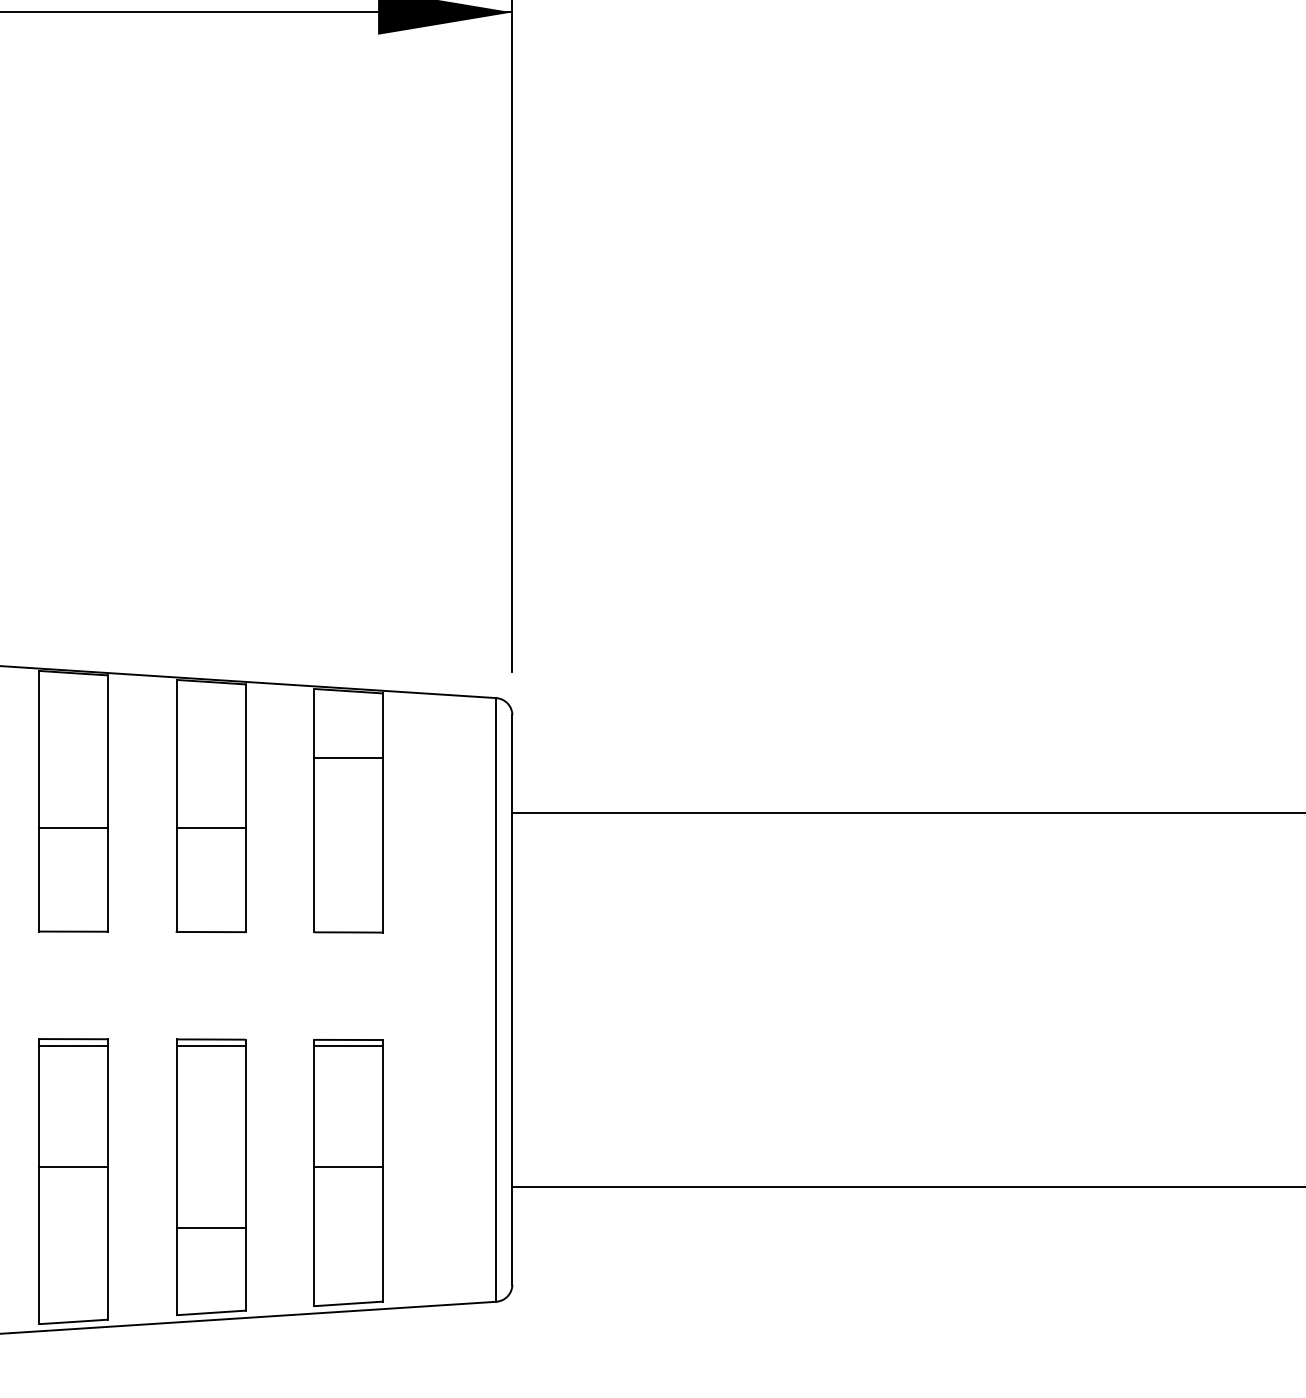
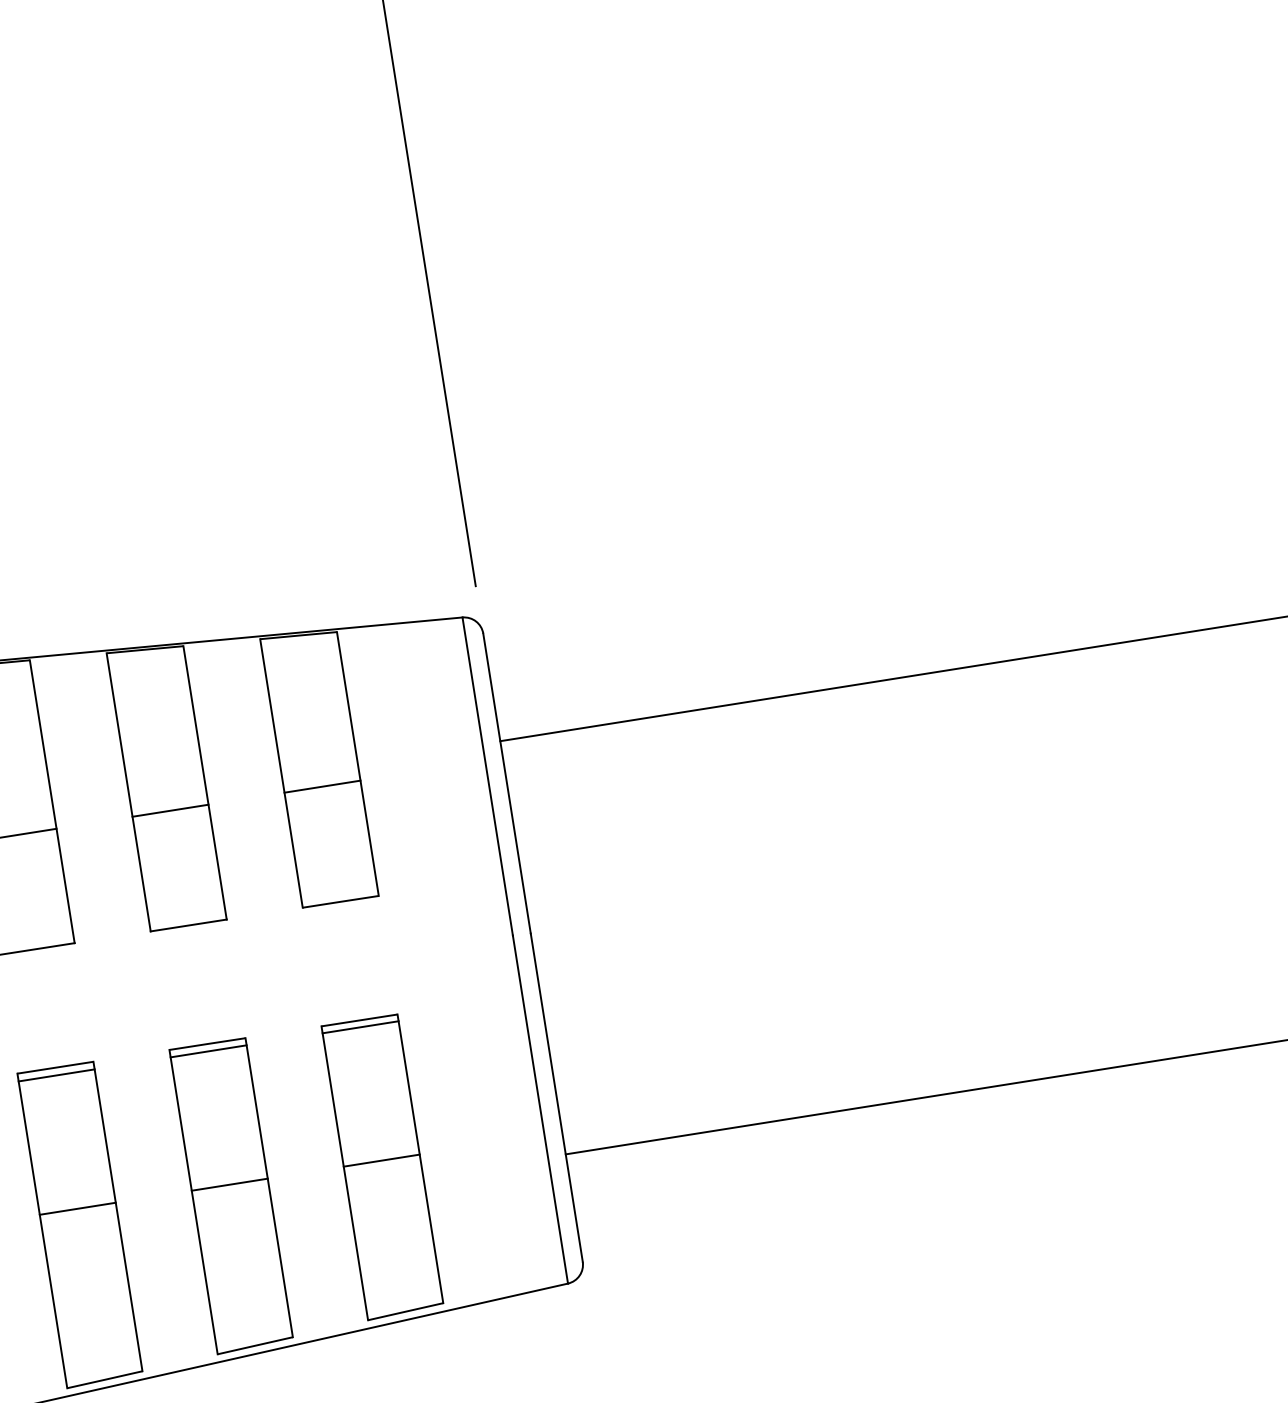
line: (348, 758) -> (322, 787), moved
line: (210, 1227) -> (229, 1184), moved

